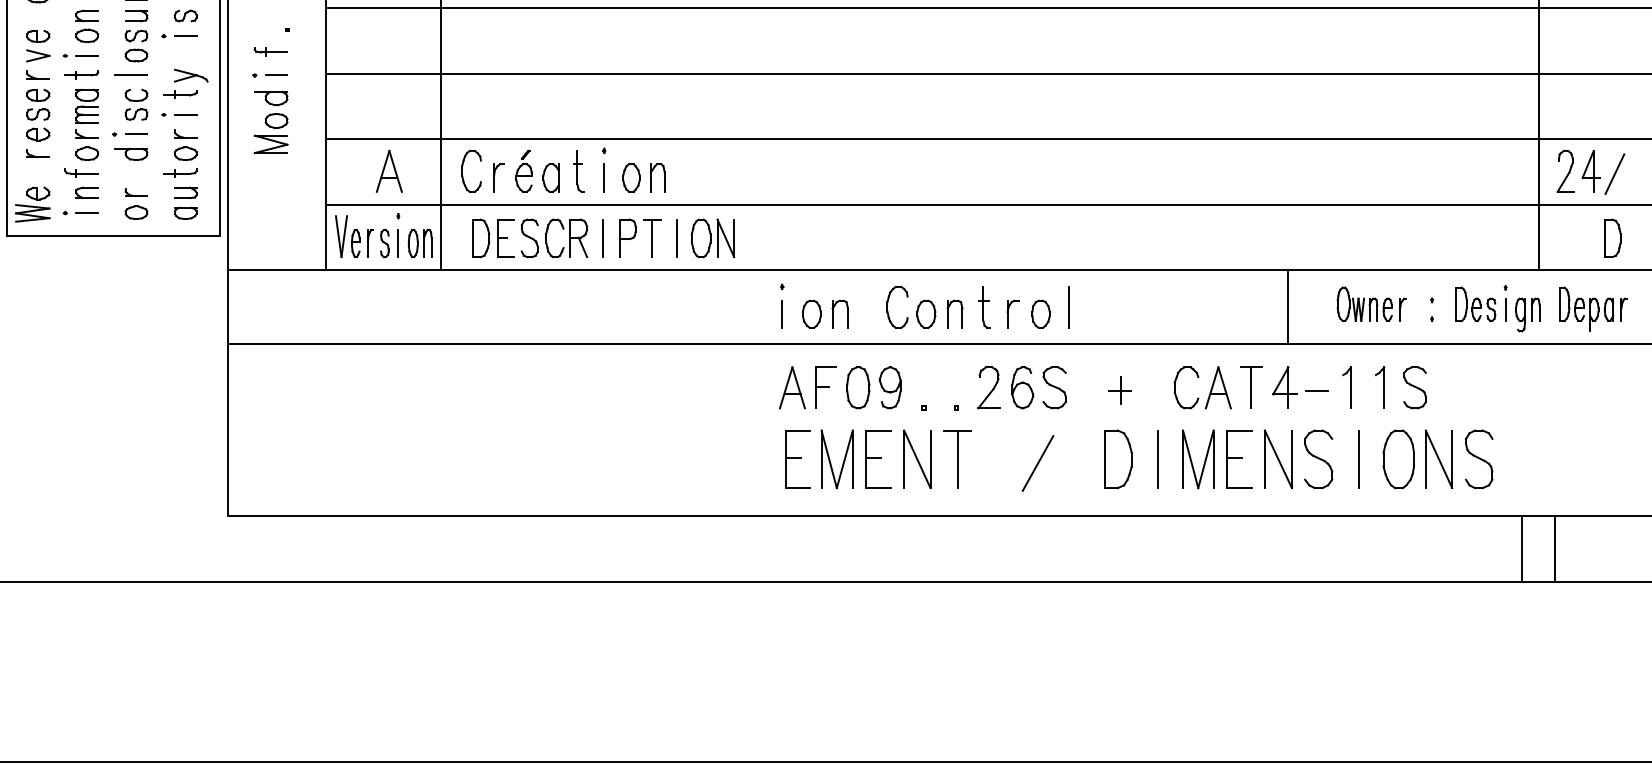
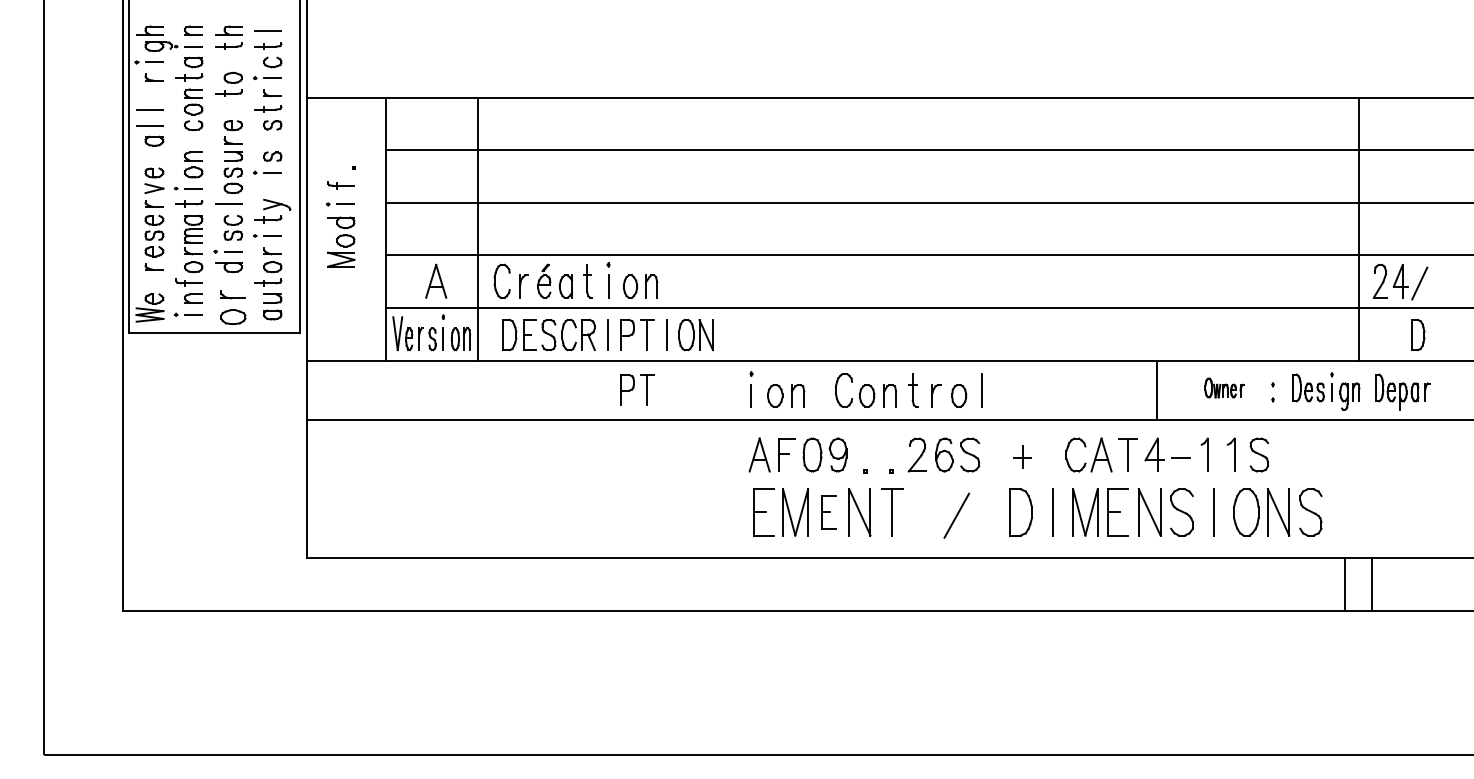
part: (135, 204) -> (232, 307), size x1.4
part: (1371, 303) -> (1224, 387), size x0.7
part: (640, 306) -> (637, 389), added
part: (878, 459) -> (828, 512), size x0.7

